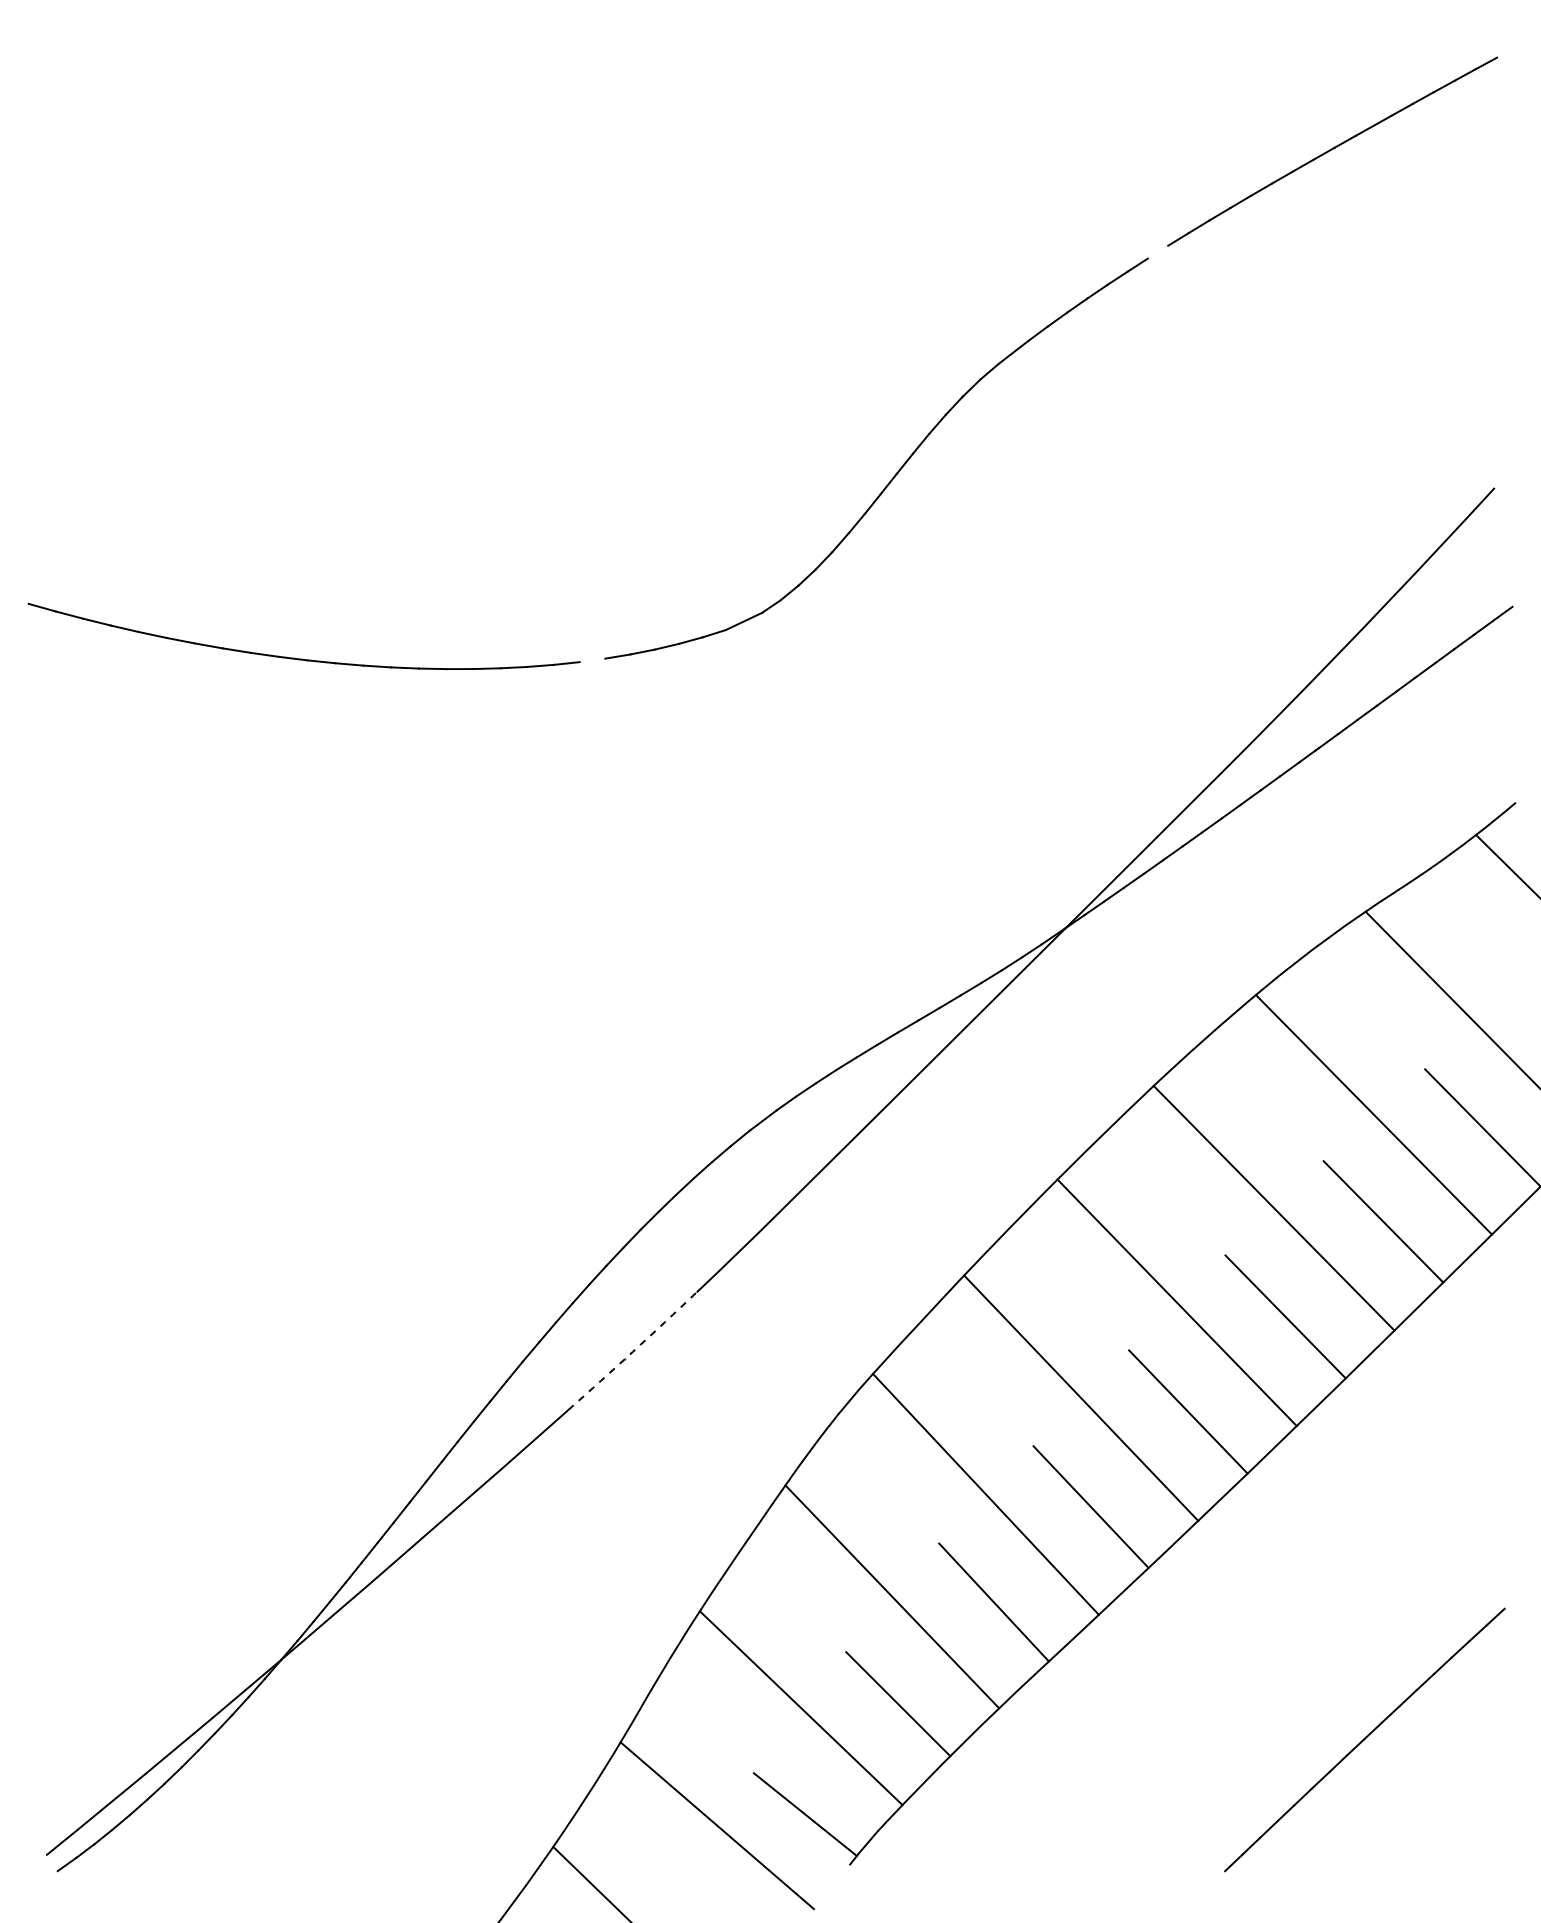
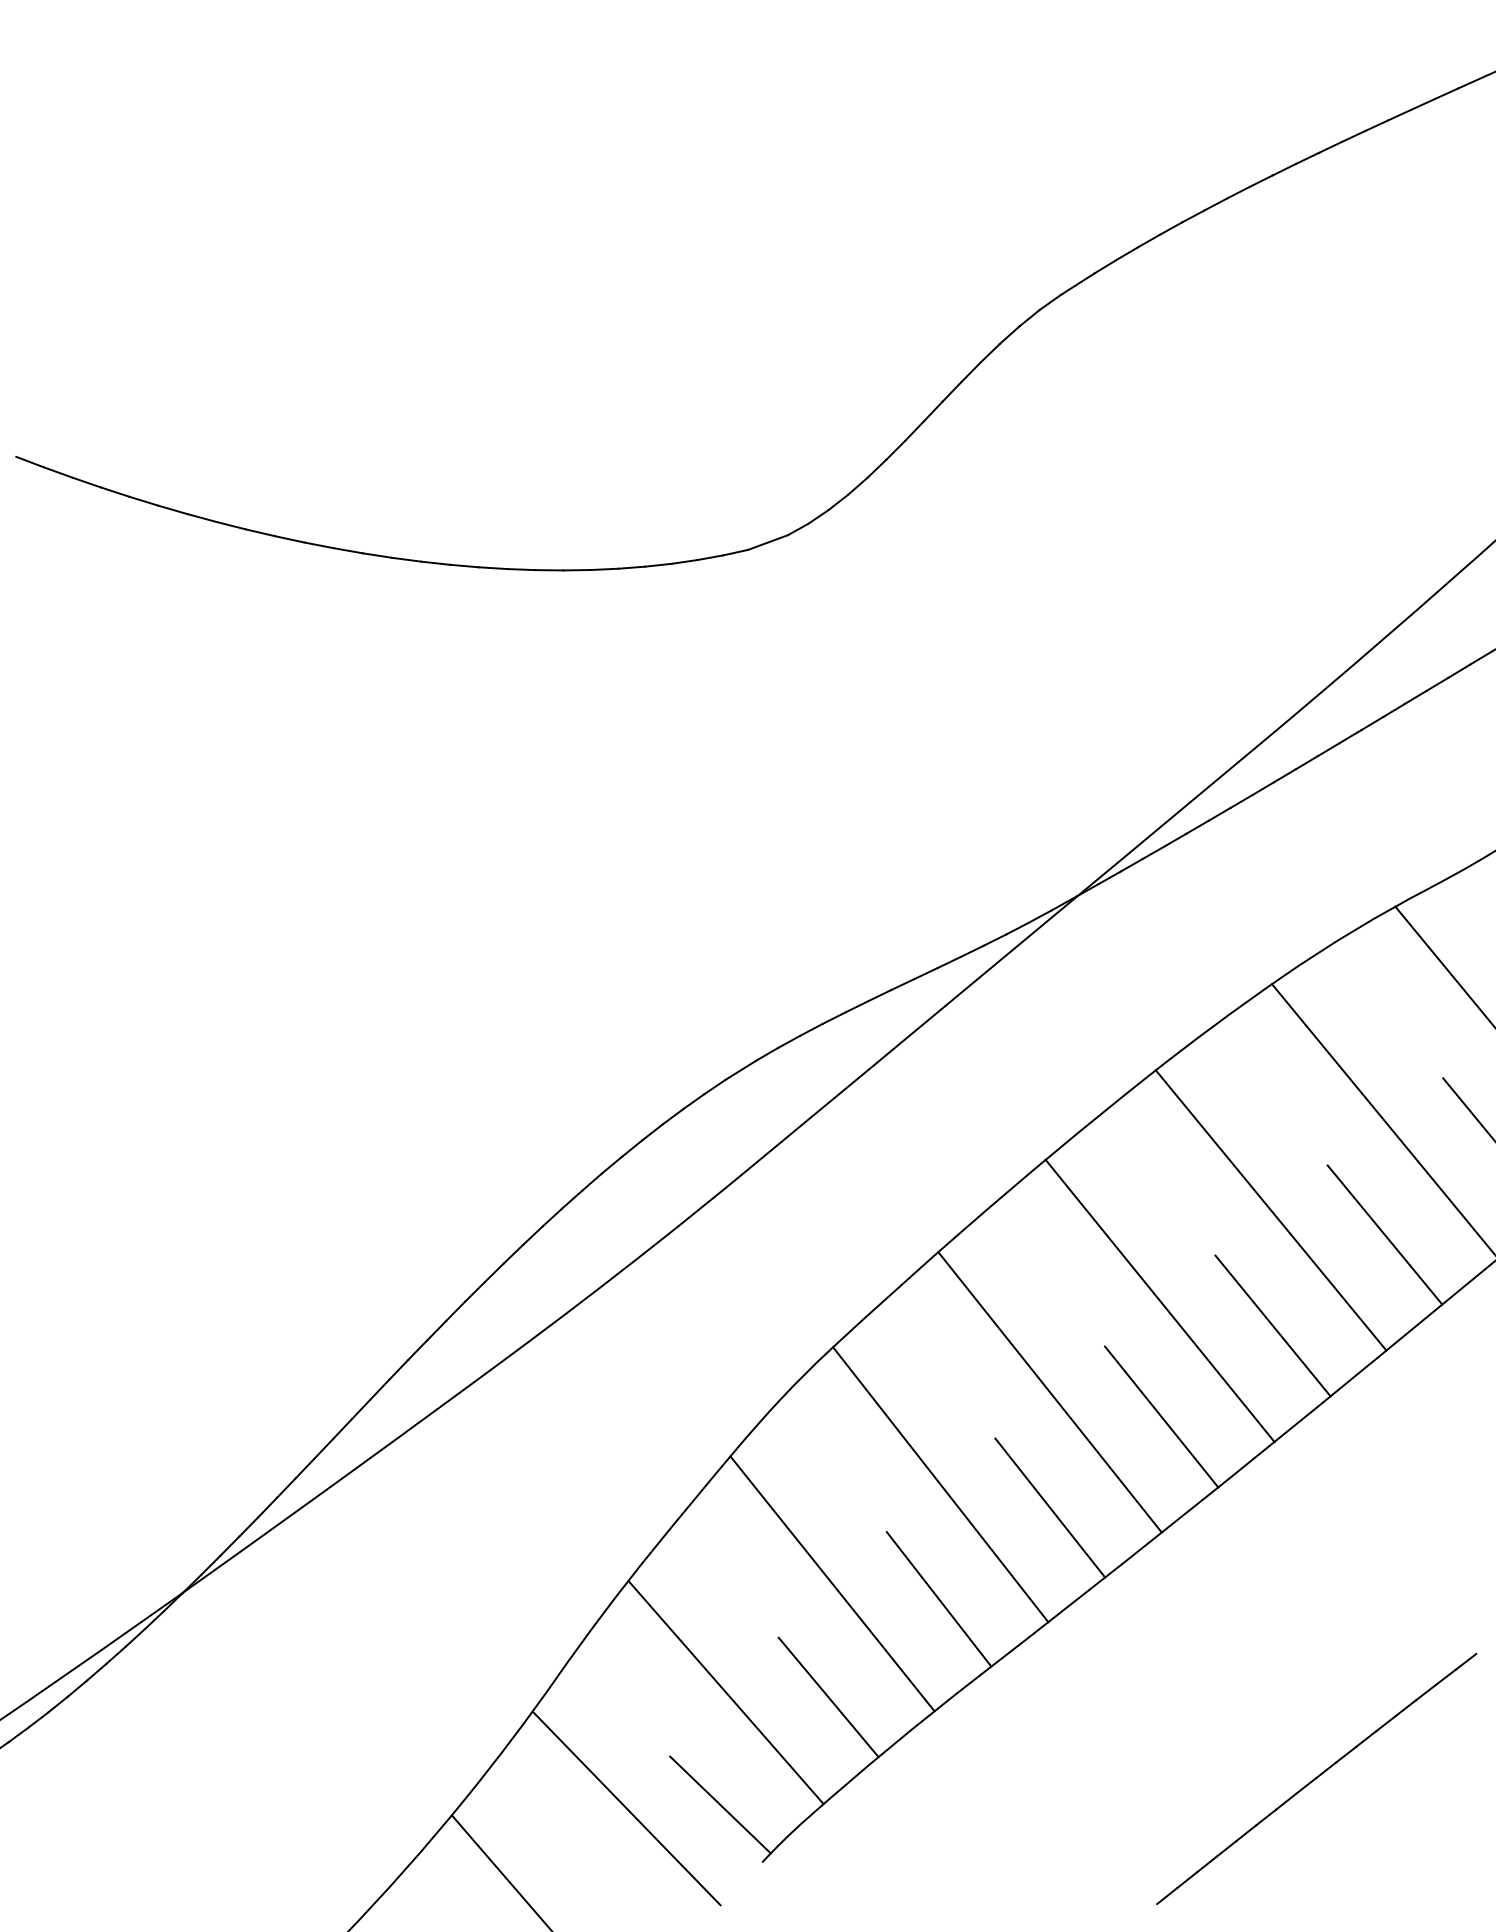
line: (1157, 251) -> (1238, 191), added
line: (592, 660) -> (604, 569), added
arc: (633, 1351) -> (582, 1301), dashed -> solid

